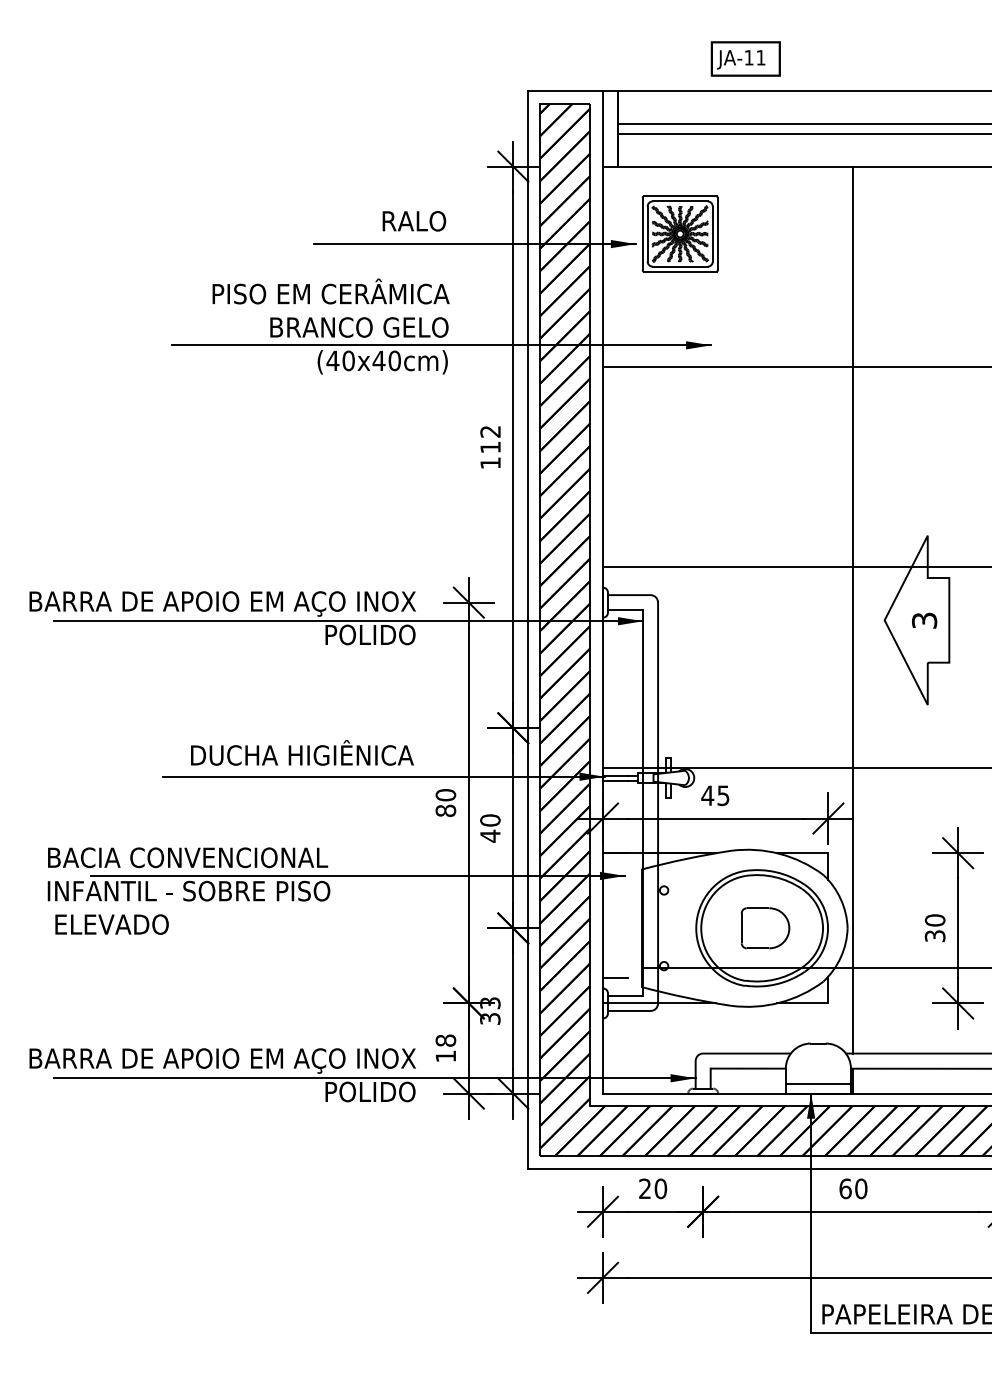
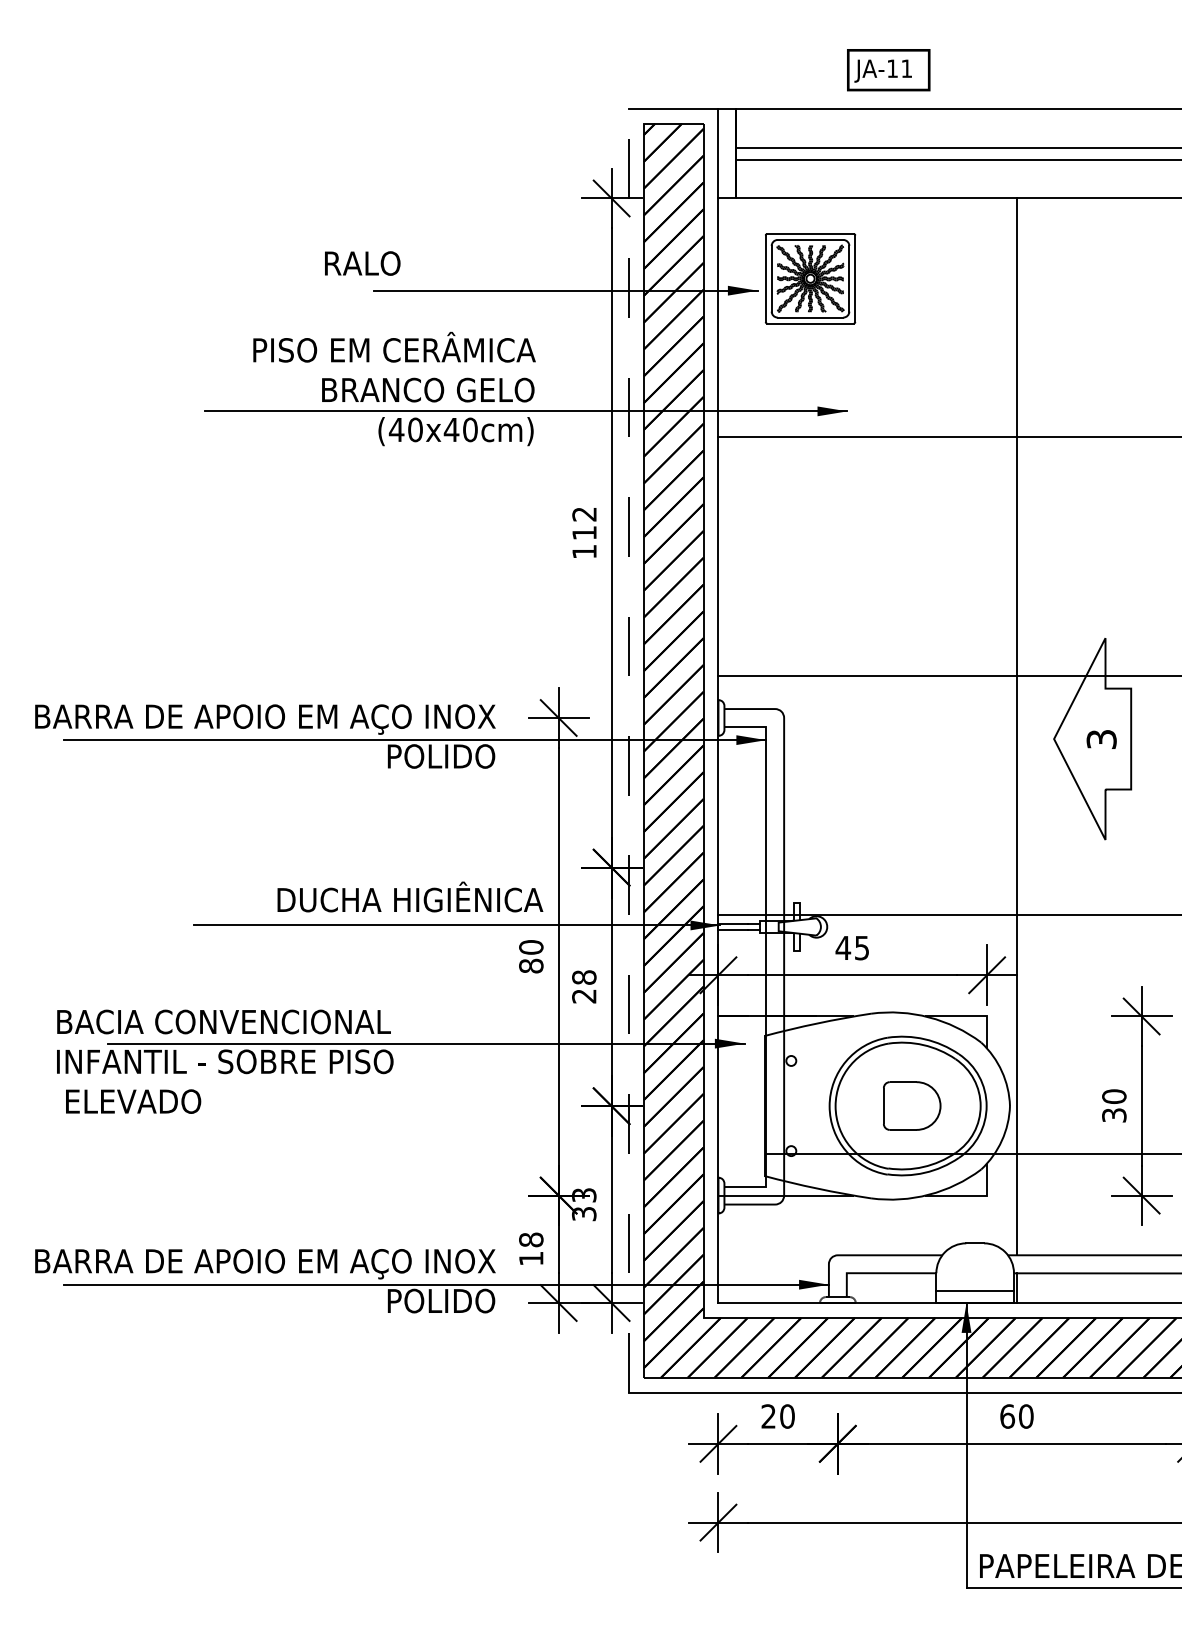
text: (414, 221) -> (362, 263), moved
line: (527, 630) -> (628, 751), solid -> dashed
text: (302, 752) -> (410, 896), moved
text: (490, 828) -> (584, 987), 40 -> 28
line: (615, 978) -> (733, 1165), removed

